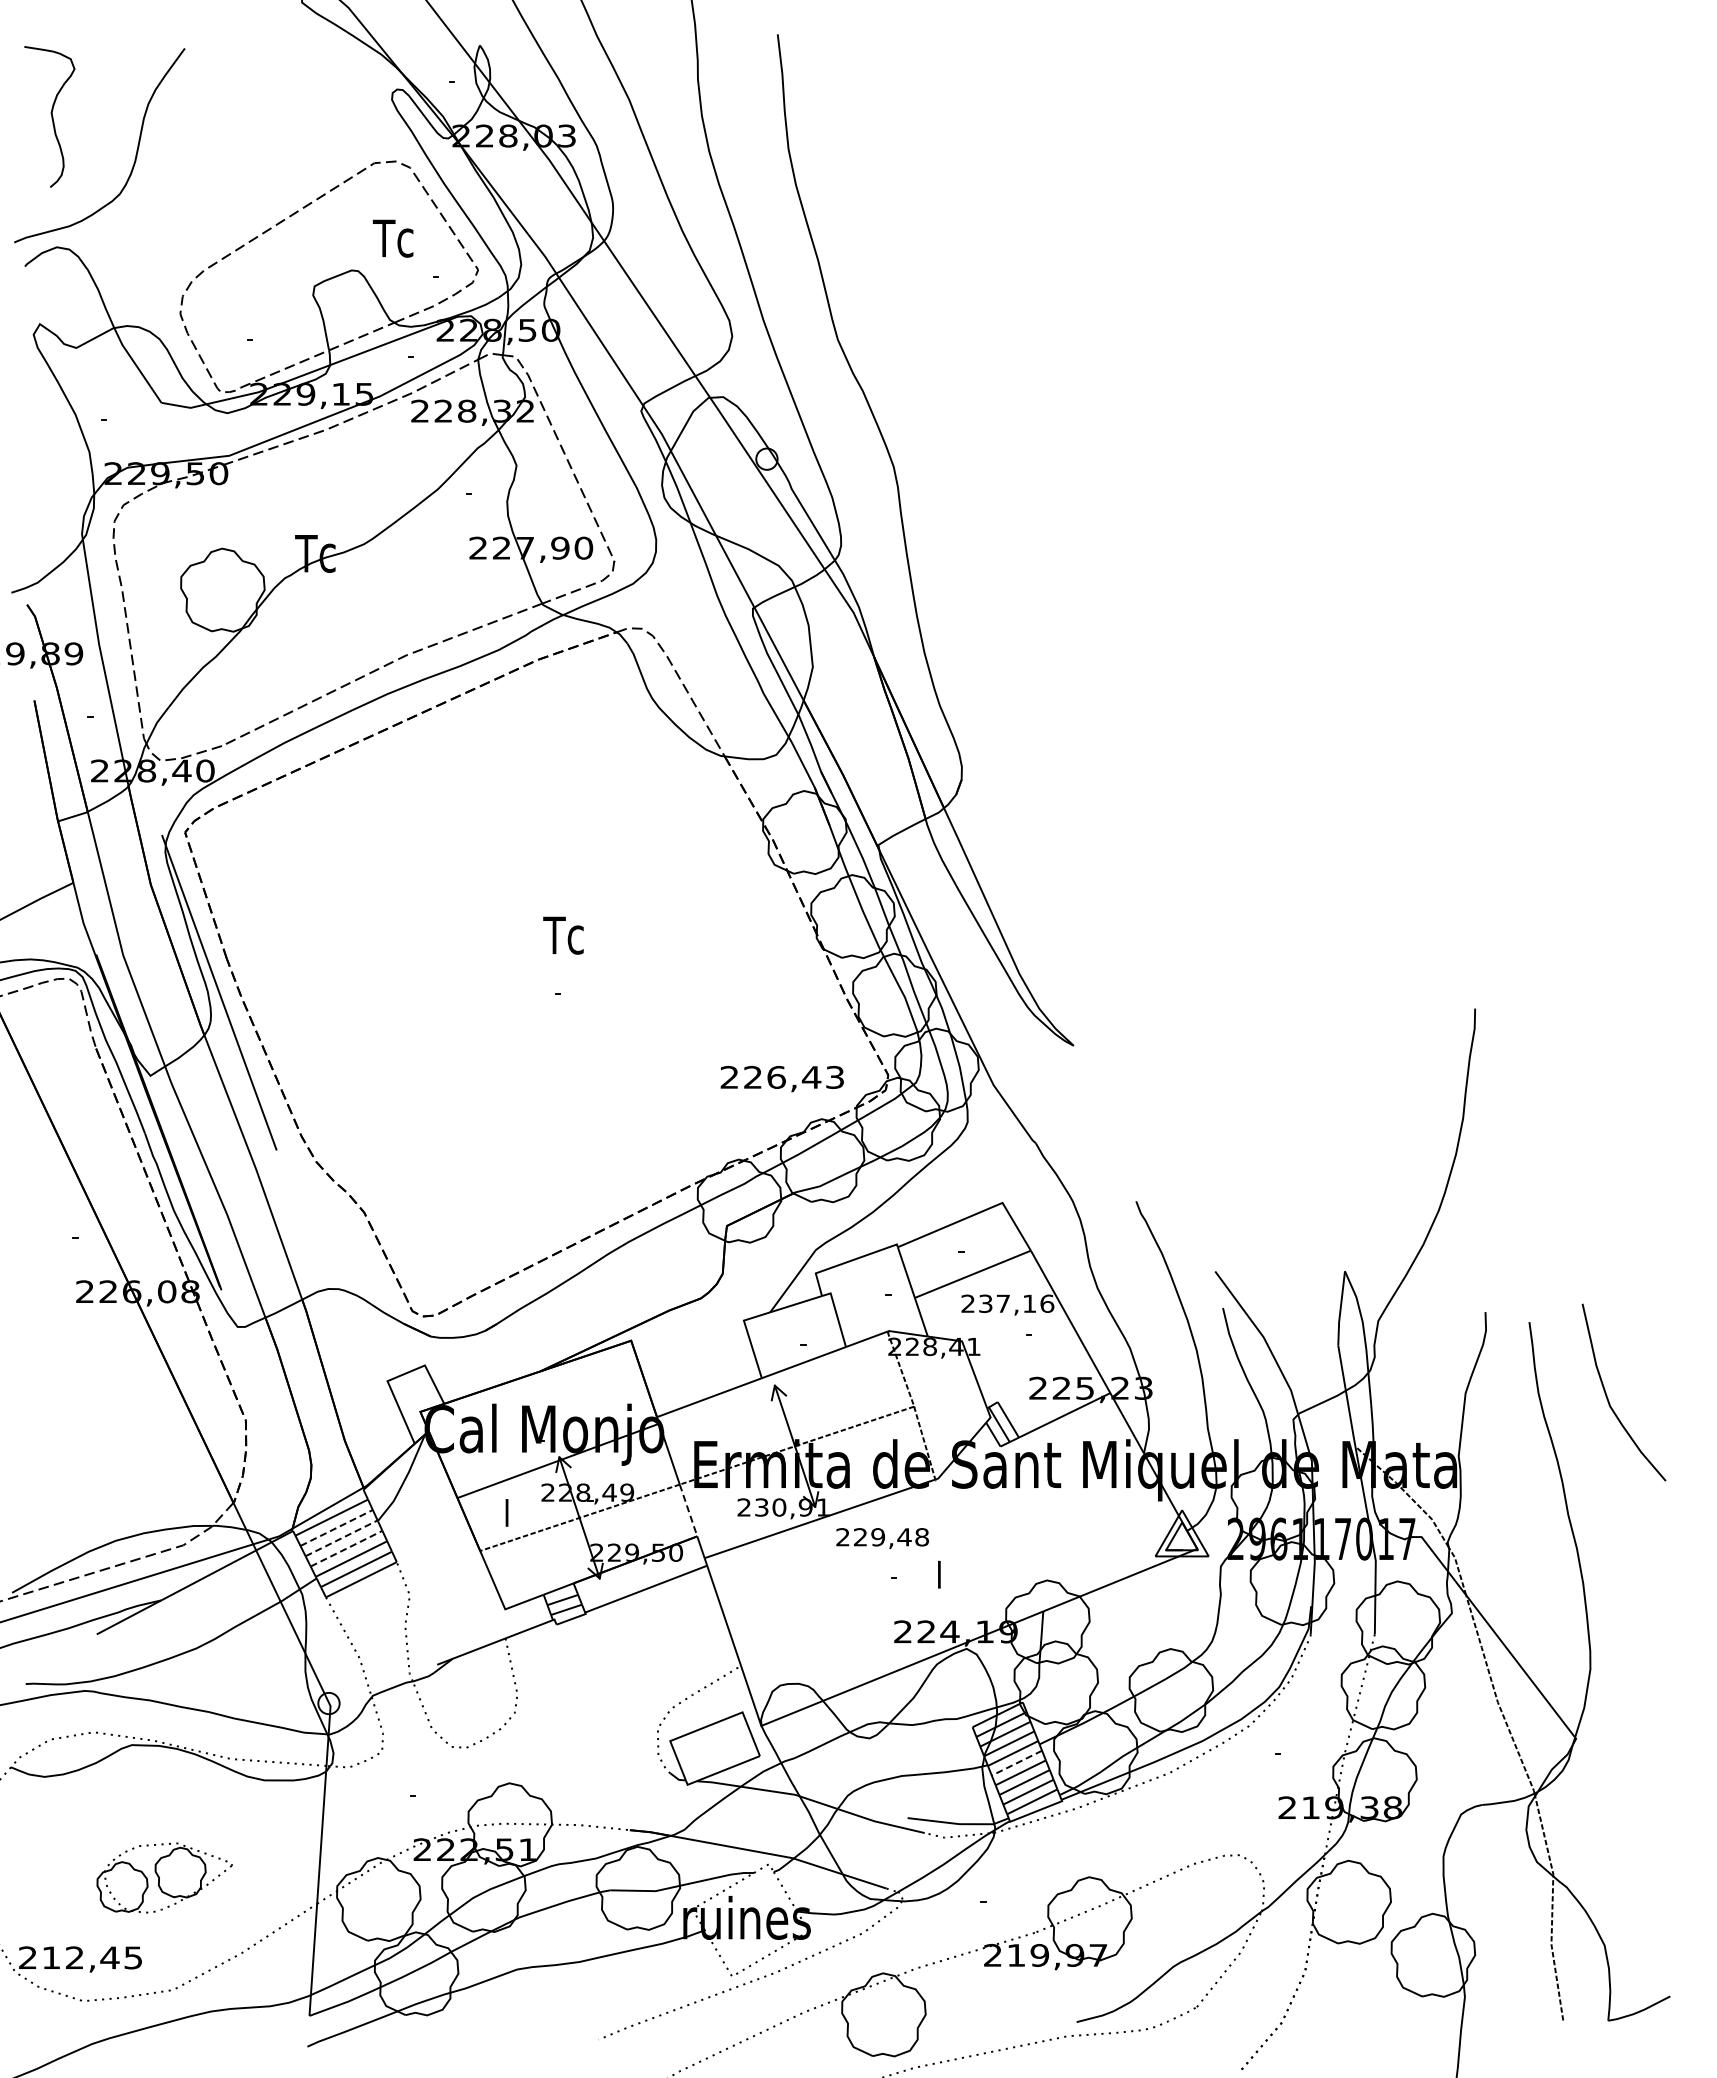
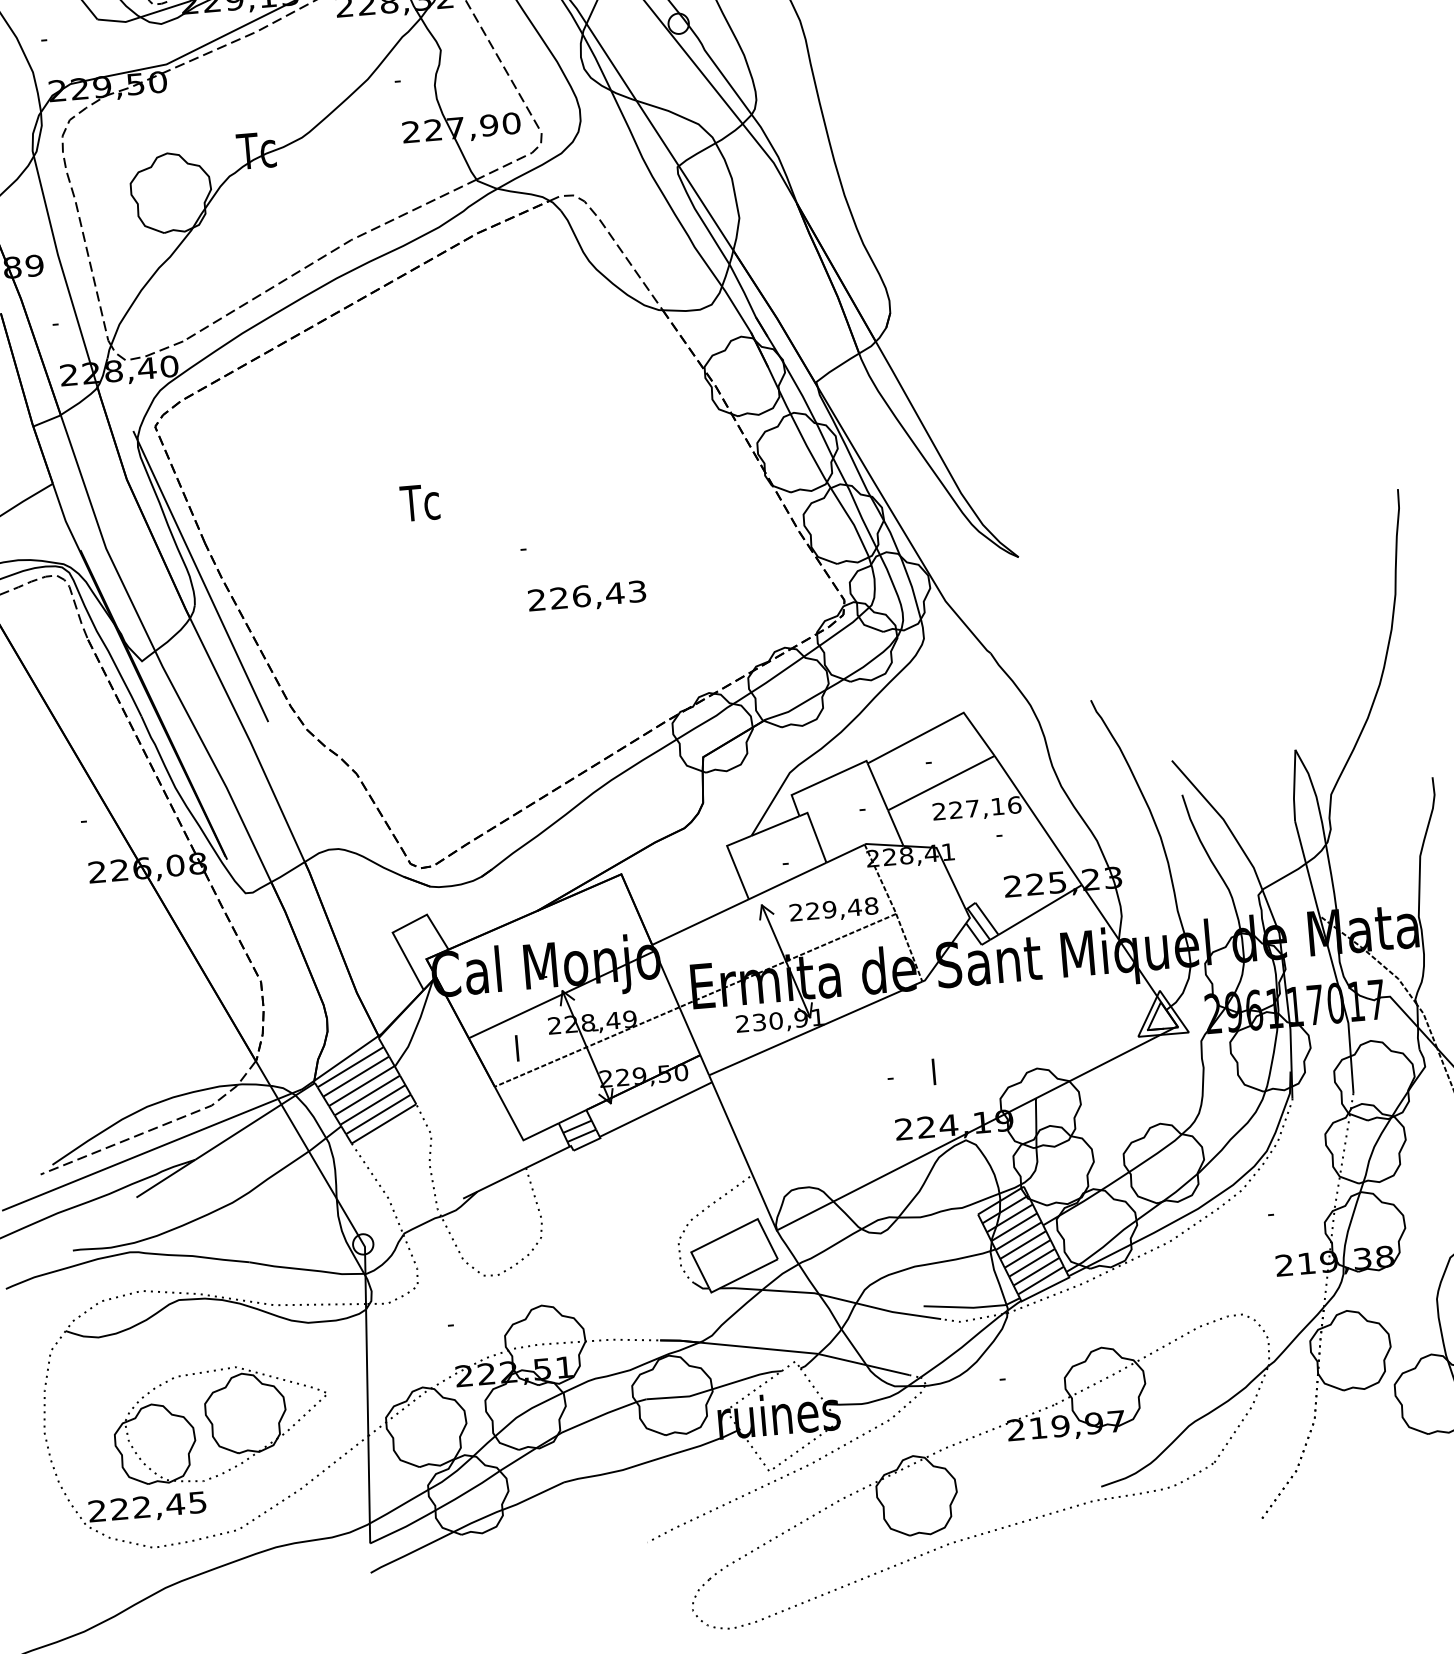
text: (563, 935) -> (420, 502), moved
text: (781, 1079) -> (586, 597), moved
text: (985, 1303) -> (955, 809), 237,16 -> 227,16
line: (688, 1510) -> (689, 1031), dashed -> solid
line: (337, 1527) -> (356, 1076), dashed -> solid
line: (342, 1538) -> (362, 1086), dashed -> solid
text: (882, 1538) -> (833, 910), moved
line: (347, 1548) -> (368, 1095), dashed -> solid
line: (1016, 1763) -> (1022, 1245), dashed -> solid
part: (164, 1877) -> (220, 1423), size x1.67
text: (50, 1957) -> (118, 1508), 212,45 -> 222,45

